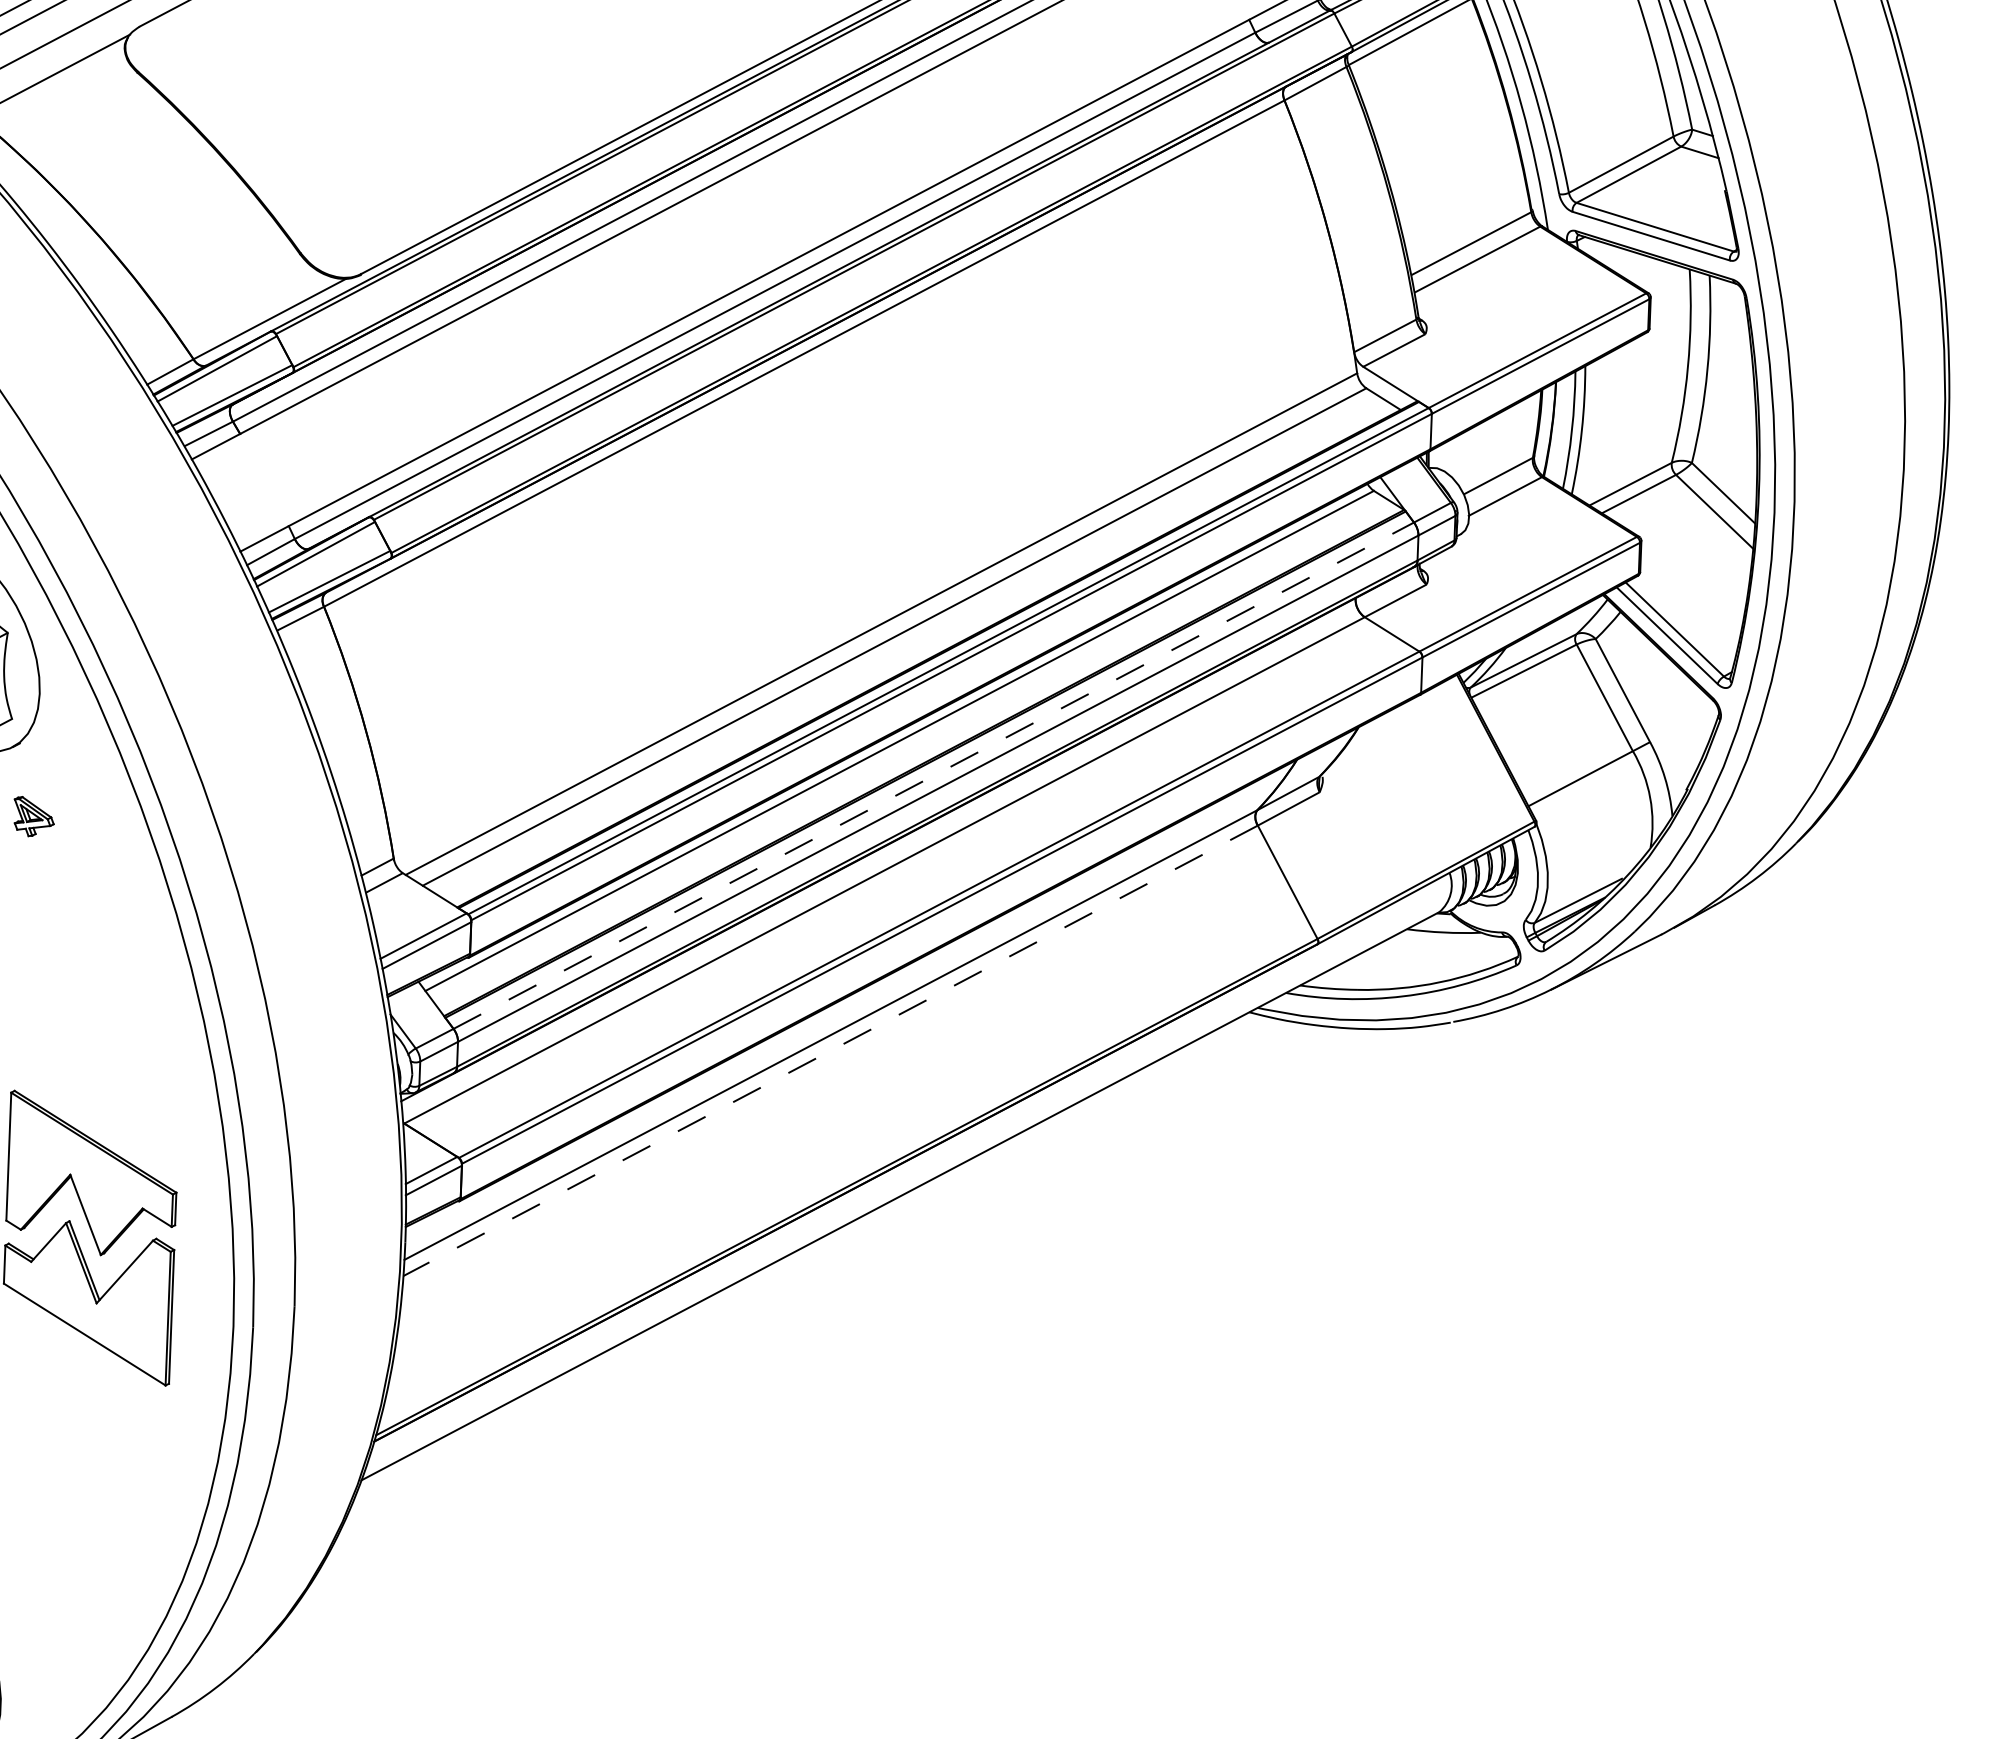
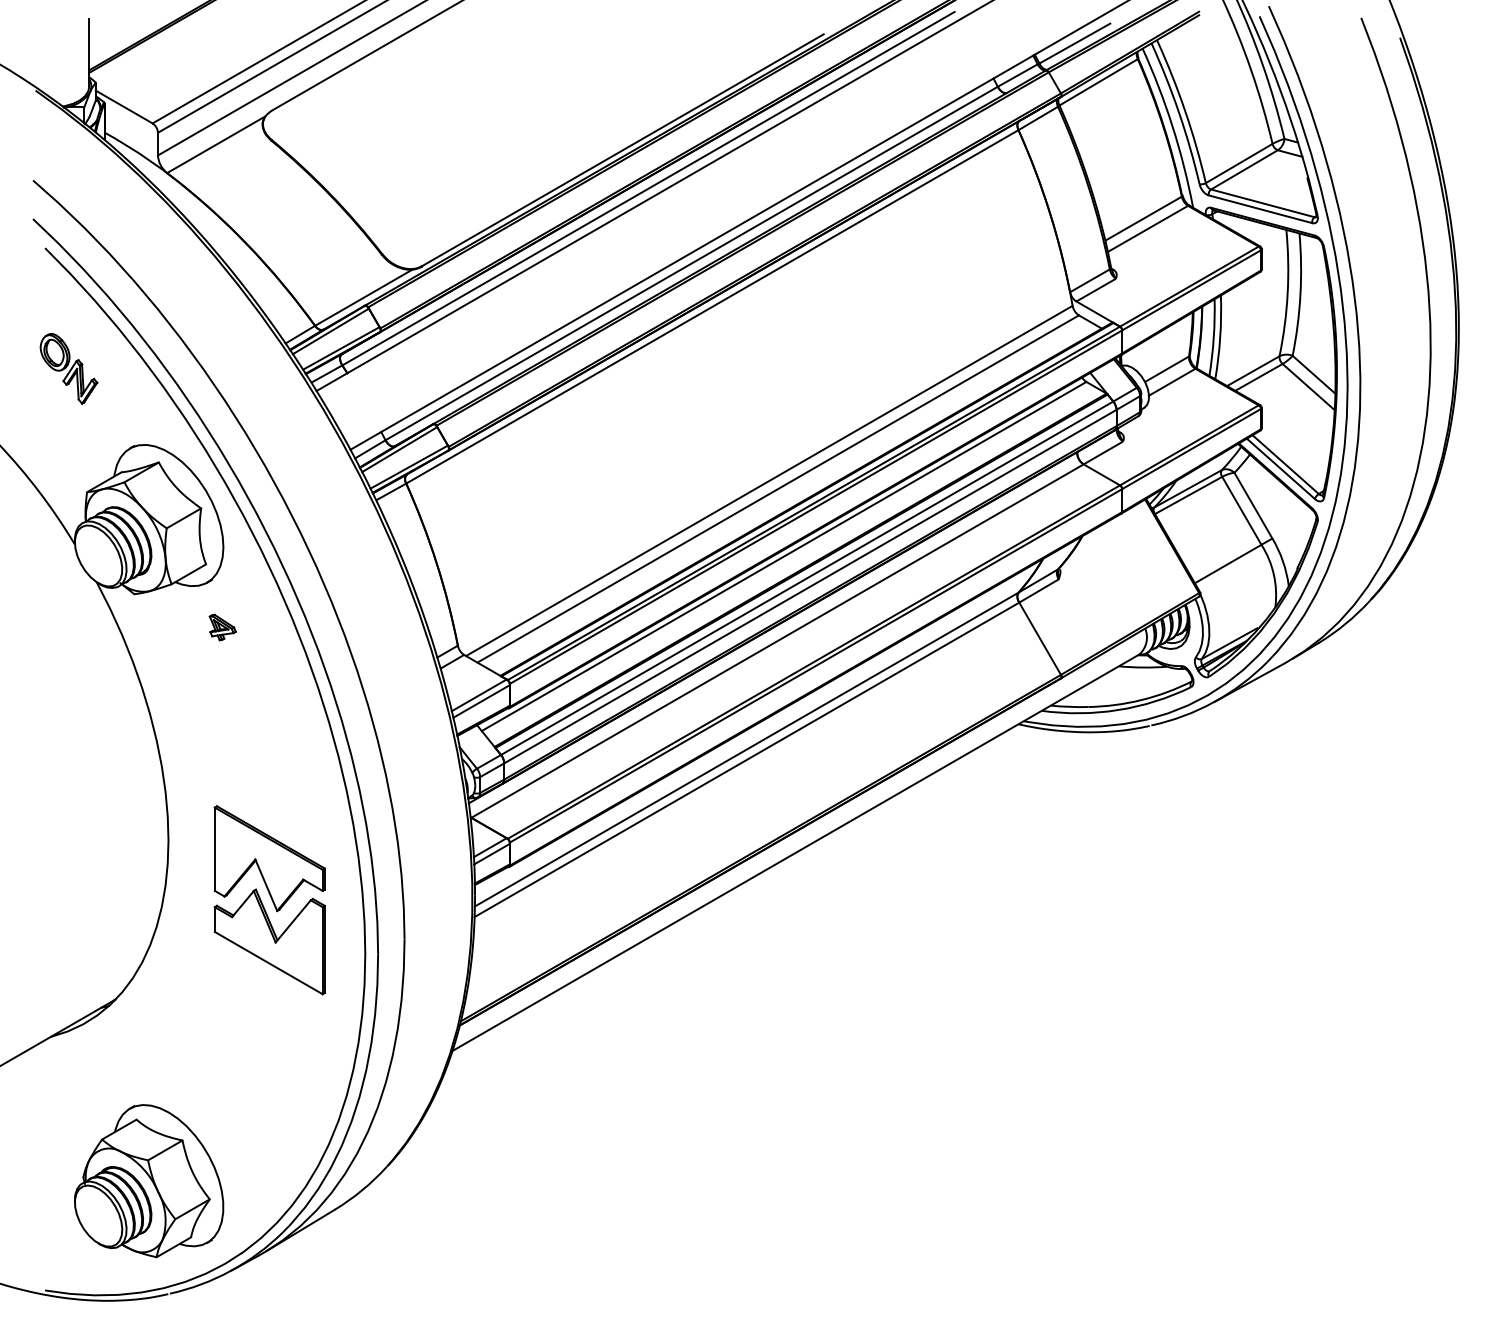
line: (934, 776) -> (807, 578), dashed -> solid
line: (829, 1051) -> (746, 760), dashed -> solid

